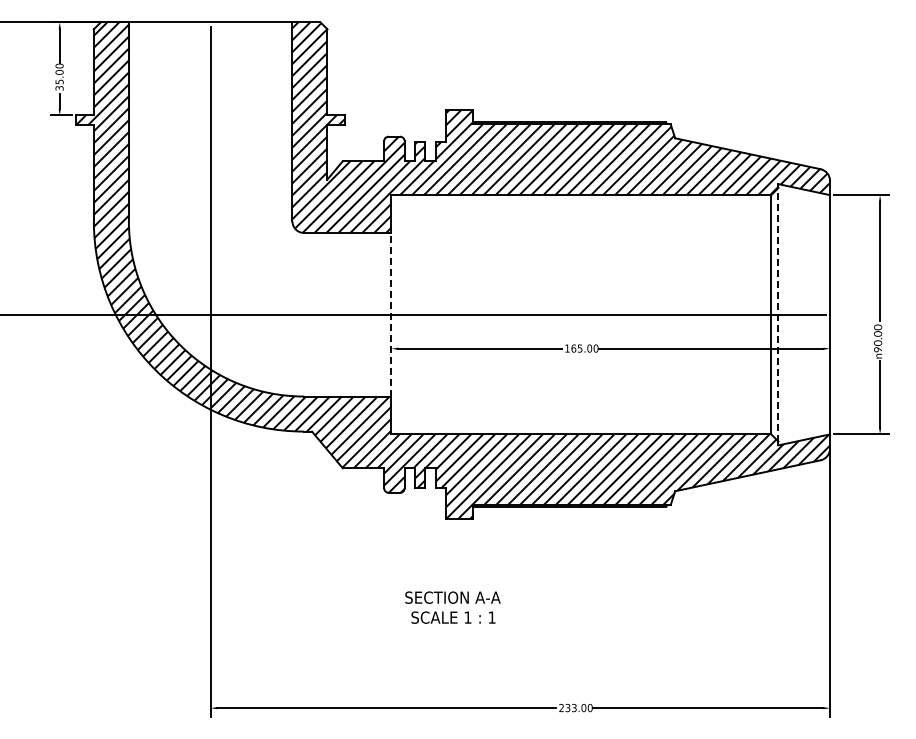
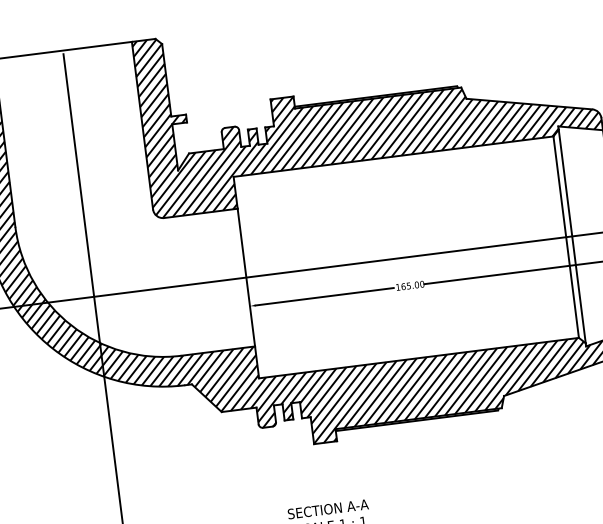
line: (391, 314) -> (246, 277), dashed -> solid
line: (778, 314) -> (572, 236), dashed -> solid

